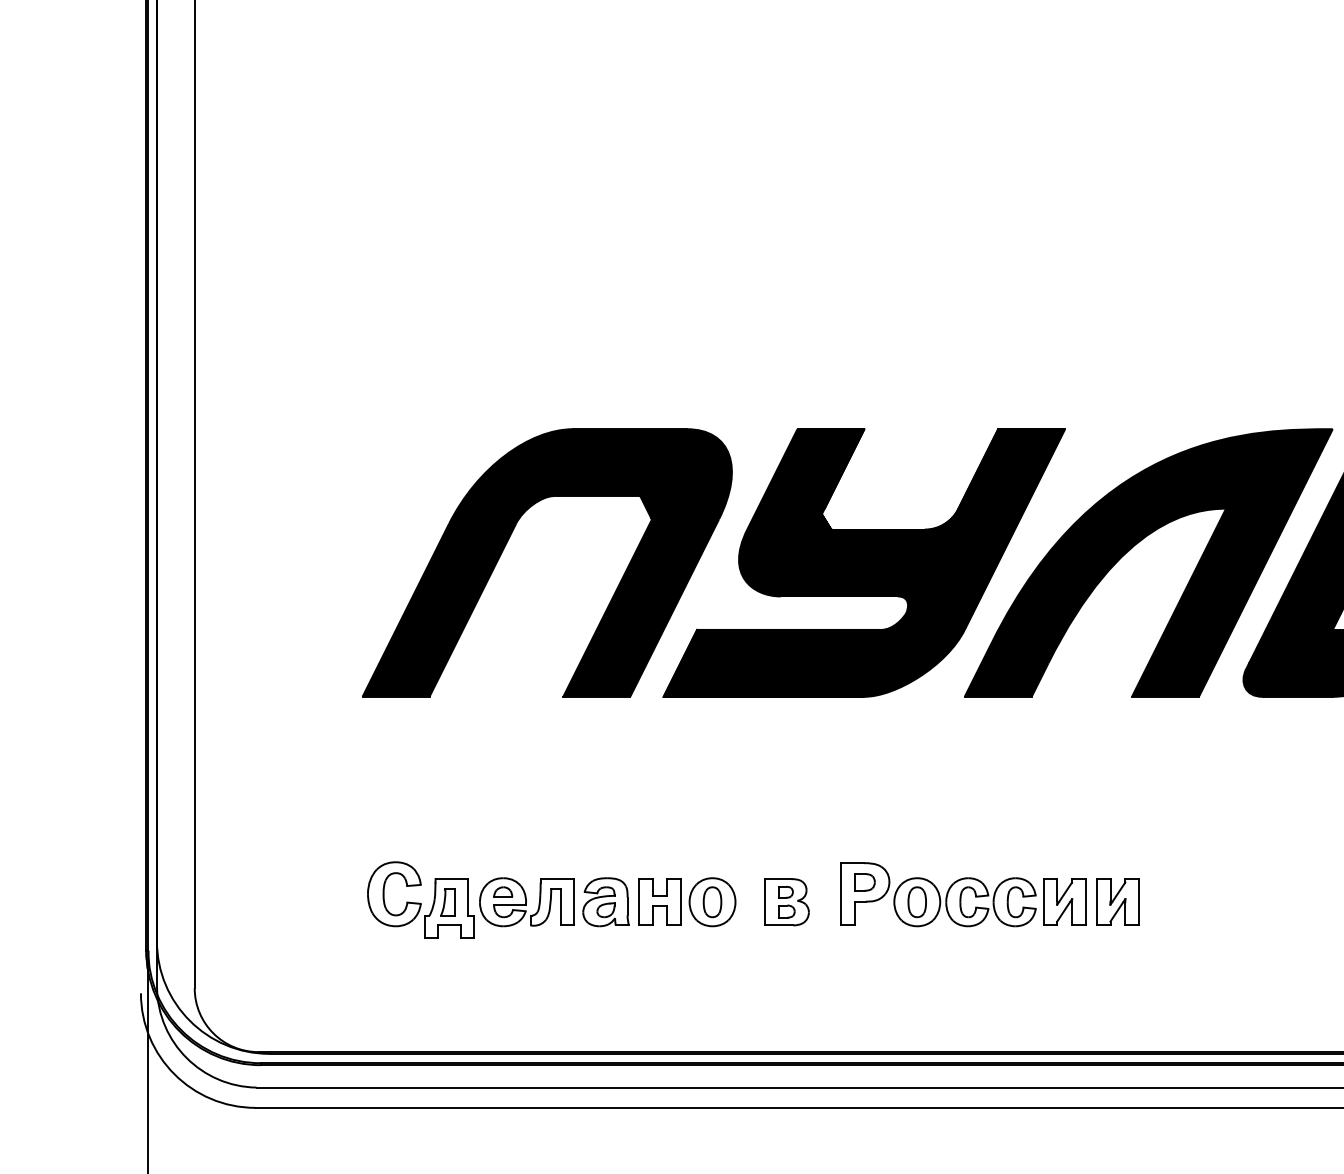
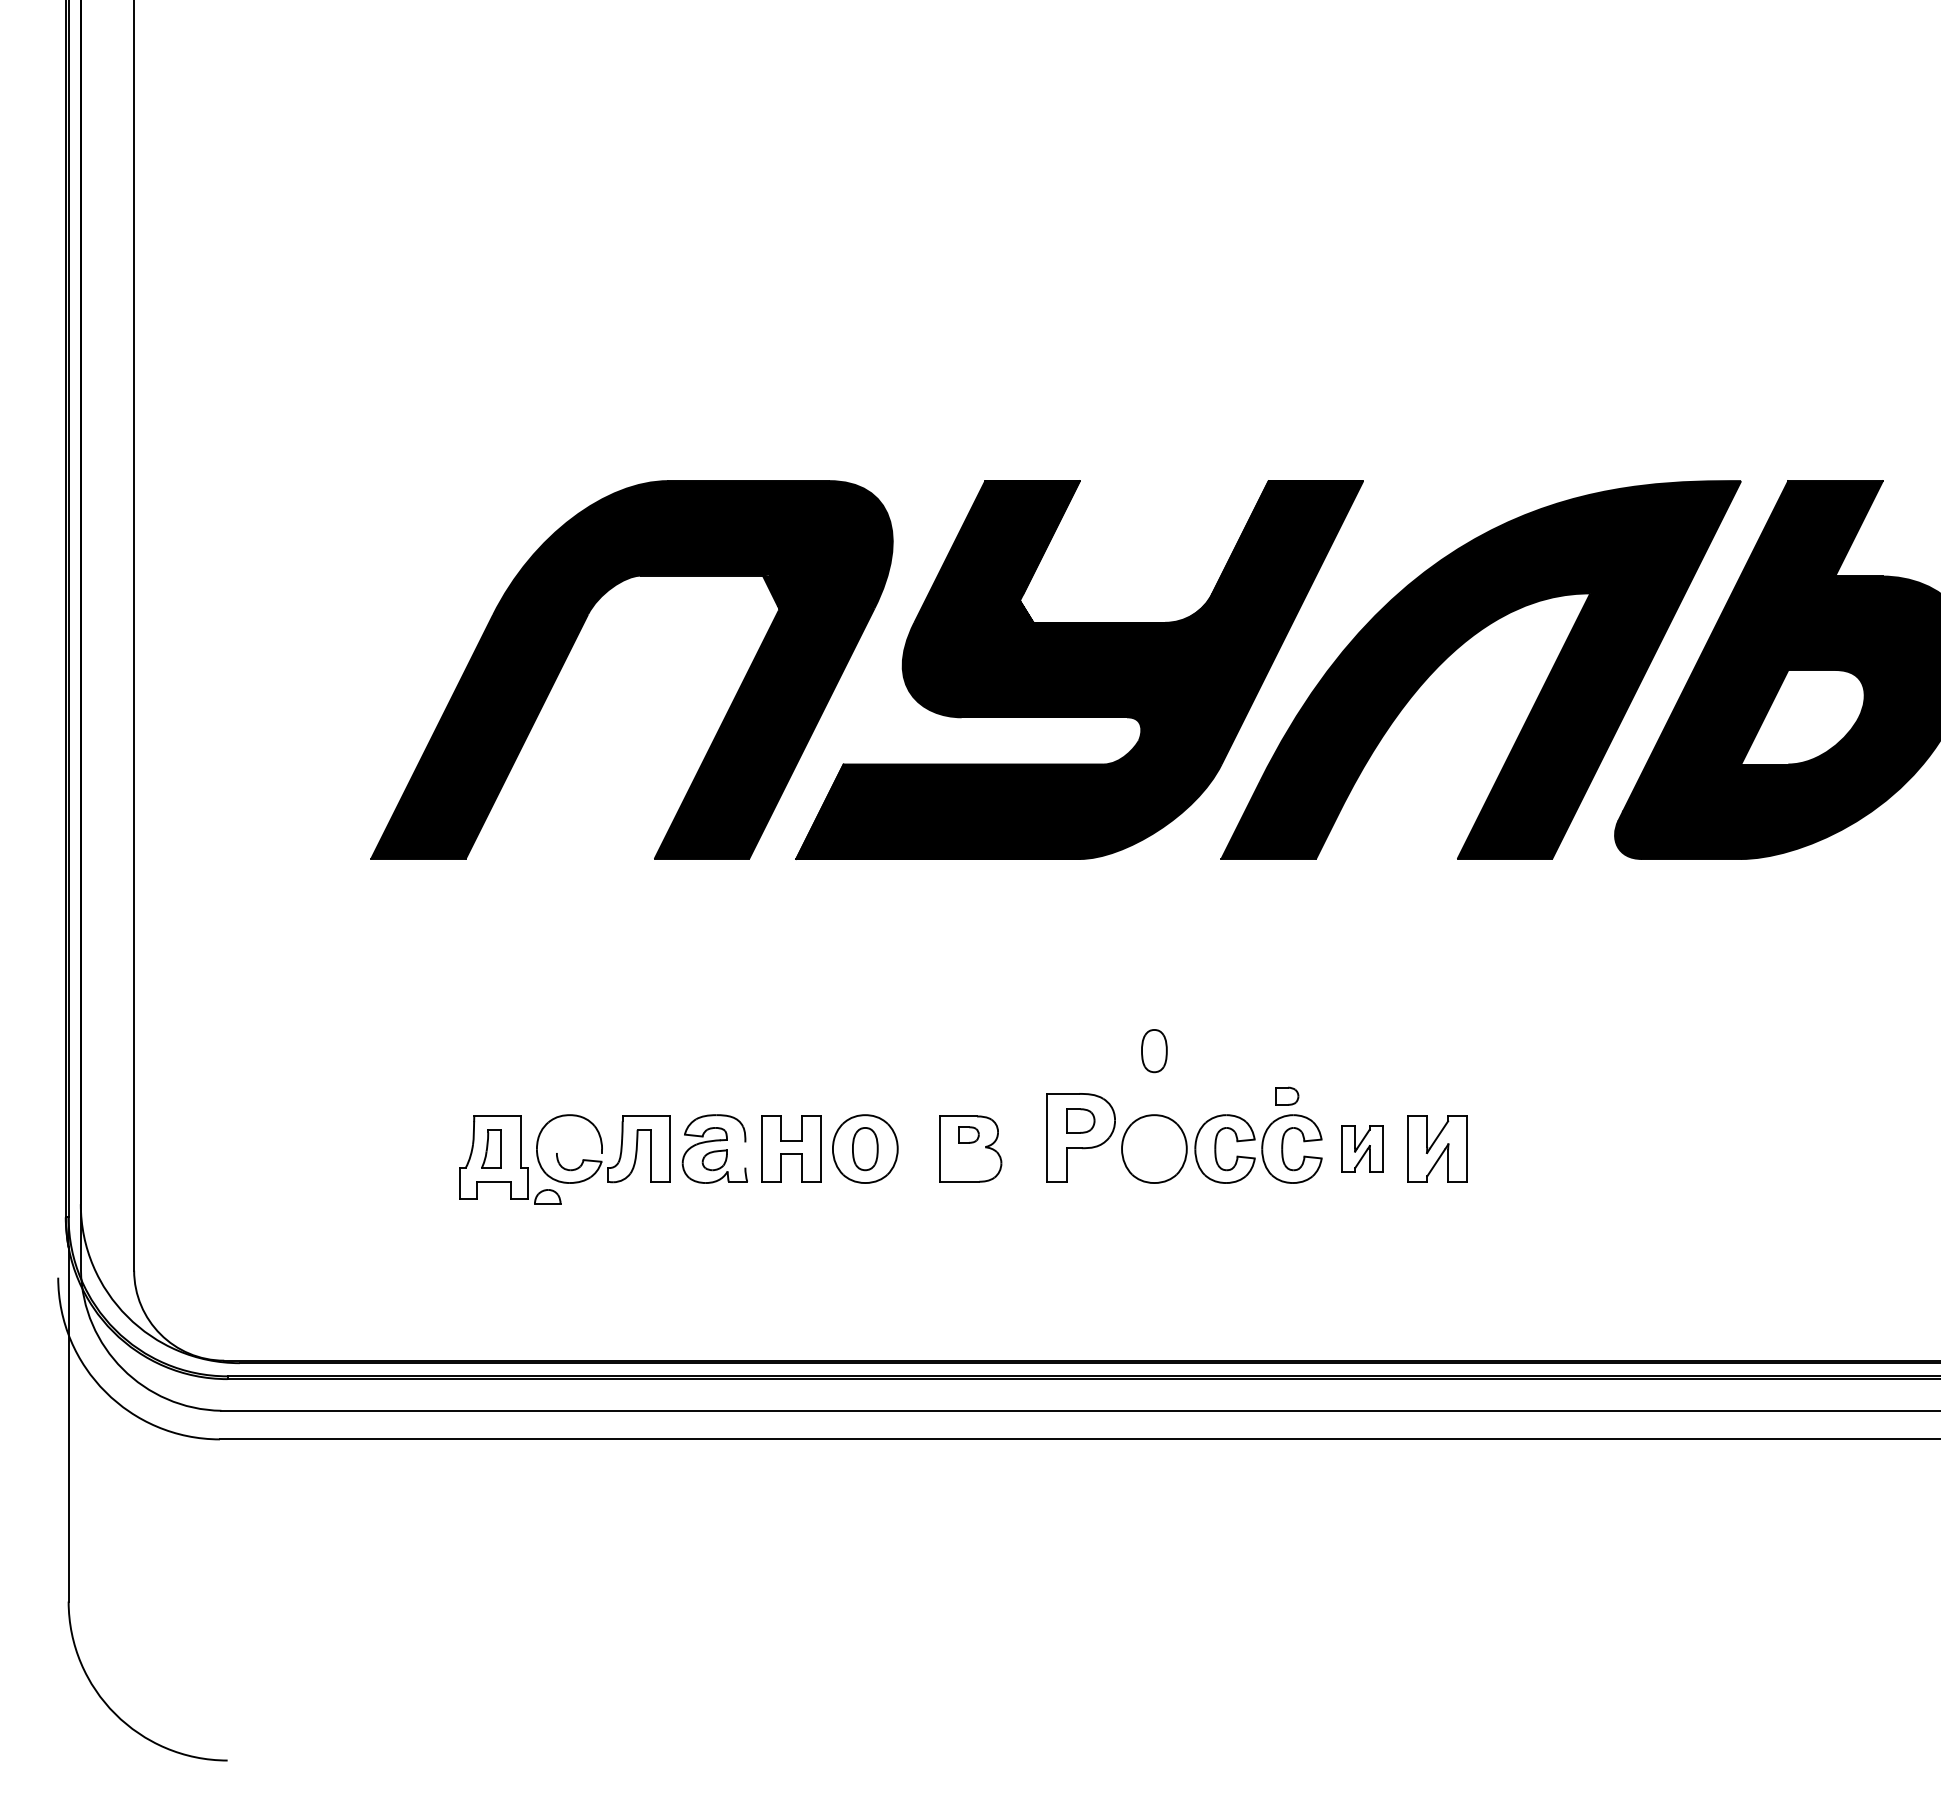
part: (503, 891) -> (547, 1196), moved
part: (384, 894) -> (401, 1137), removed
part: (1064, 901) -> (1362, 1148), size x0.7
part: (917, 902) -> (1154, 1051), moved
line: (510, 904) -> (579, 1152), removed
line: (627, 906) -> (745, 1154), removed
part: (787, 911) -> (1287, 1095), moved

